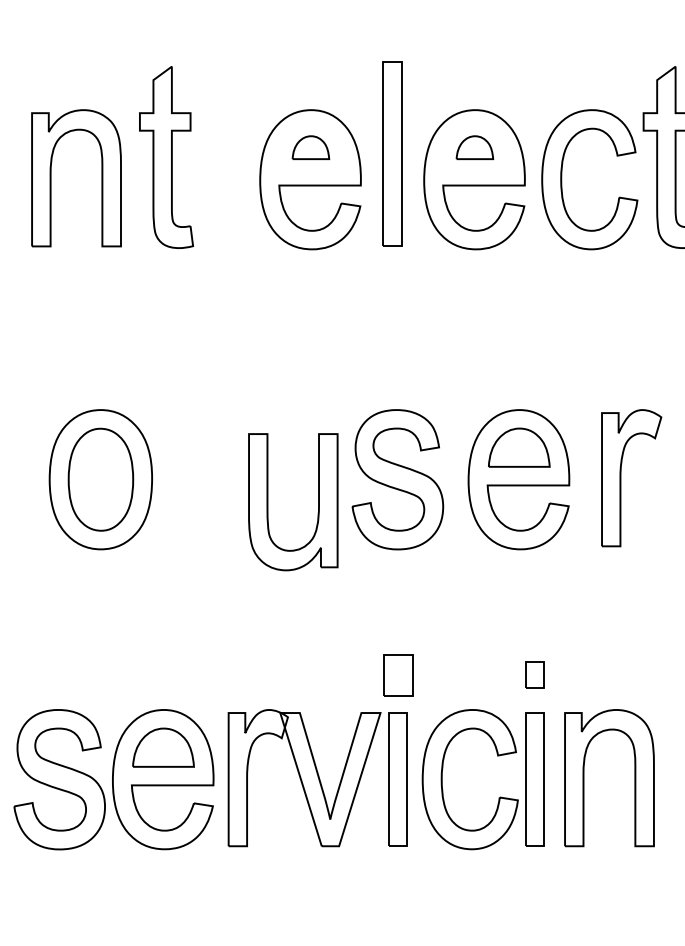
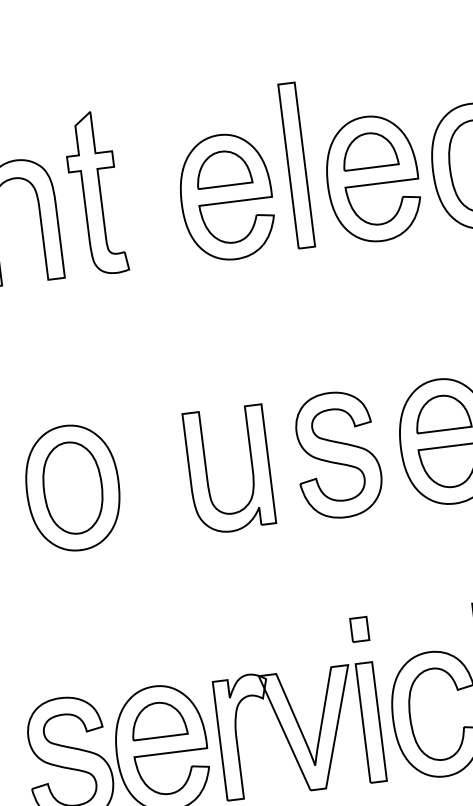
part: (310, 147) -> (222, 168), size x1.67
part: (474, 147) -> (369, 150), size x1.67
part: (268, 502) -> (207, 472), moved
part: (397, 674) -> (359, 628), size x0.62

